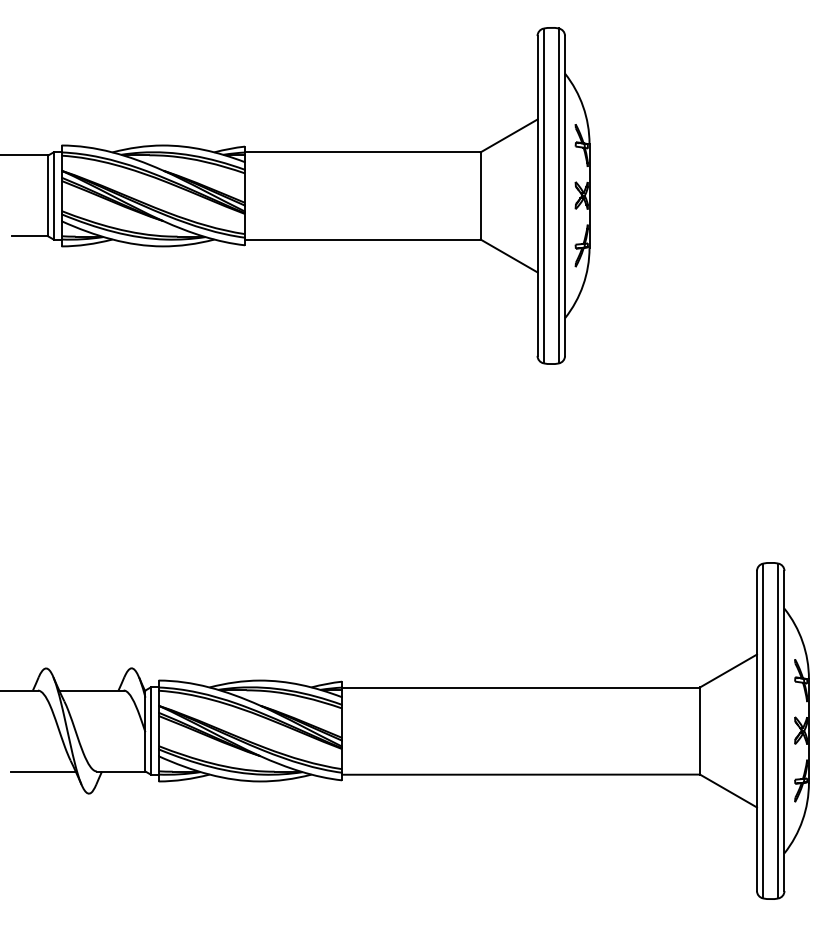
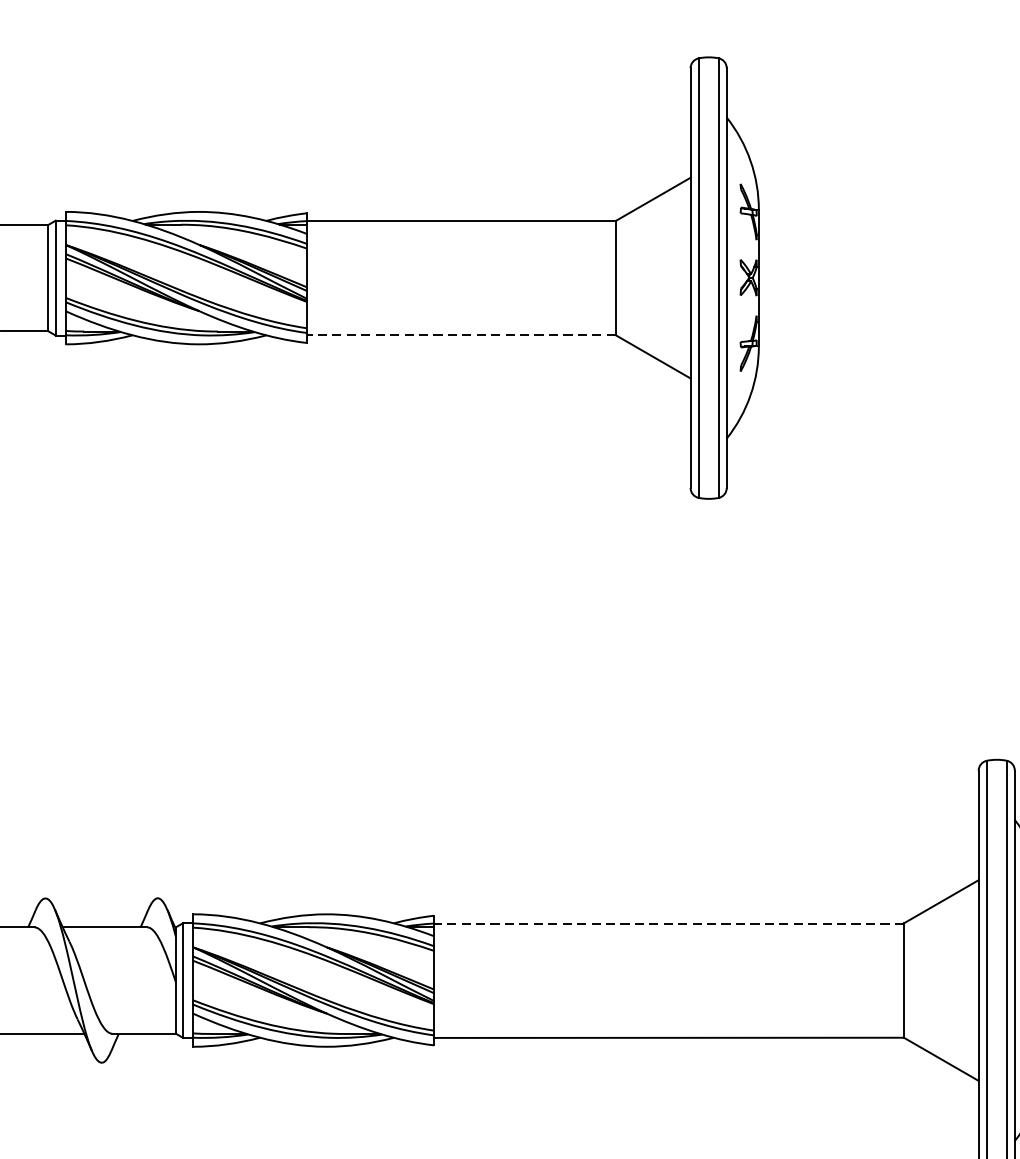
line: (362, 239) -> (460, 335), solid -> dashed
line: (521, 687) -> (669, 923), solid -> dashed

